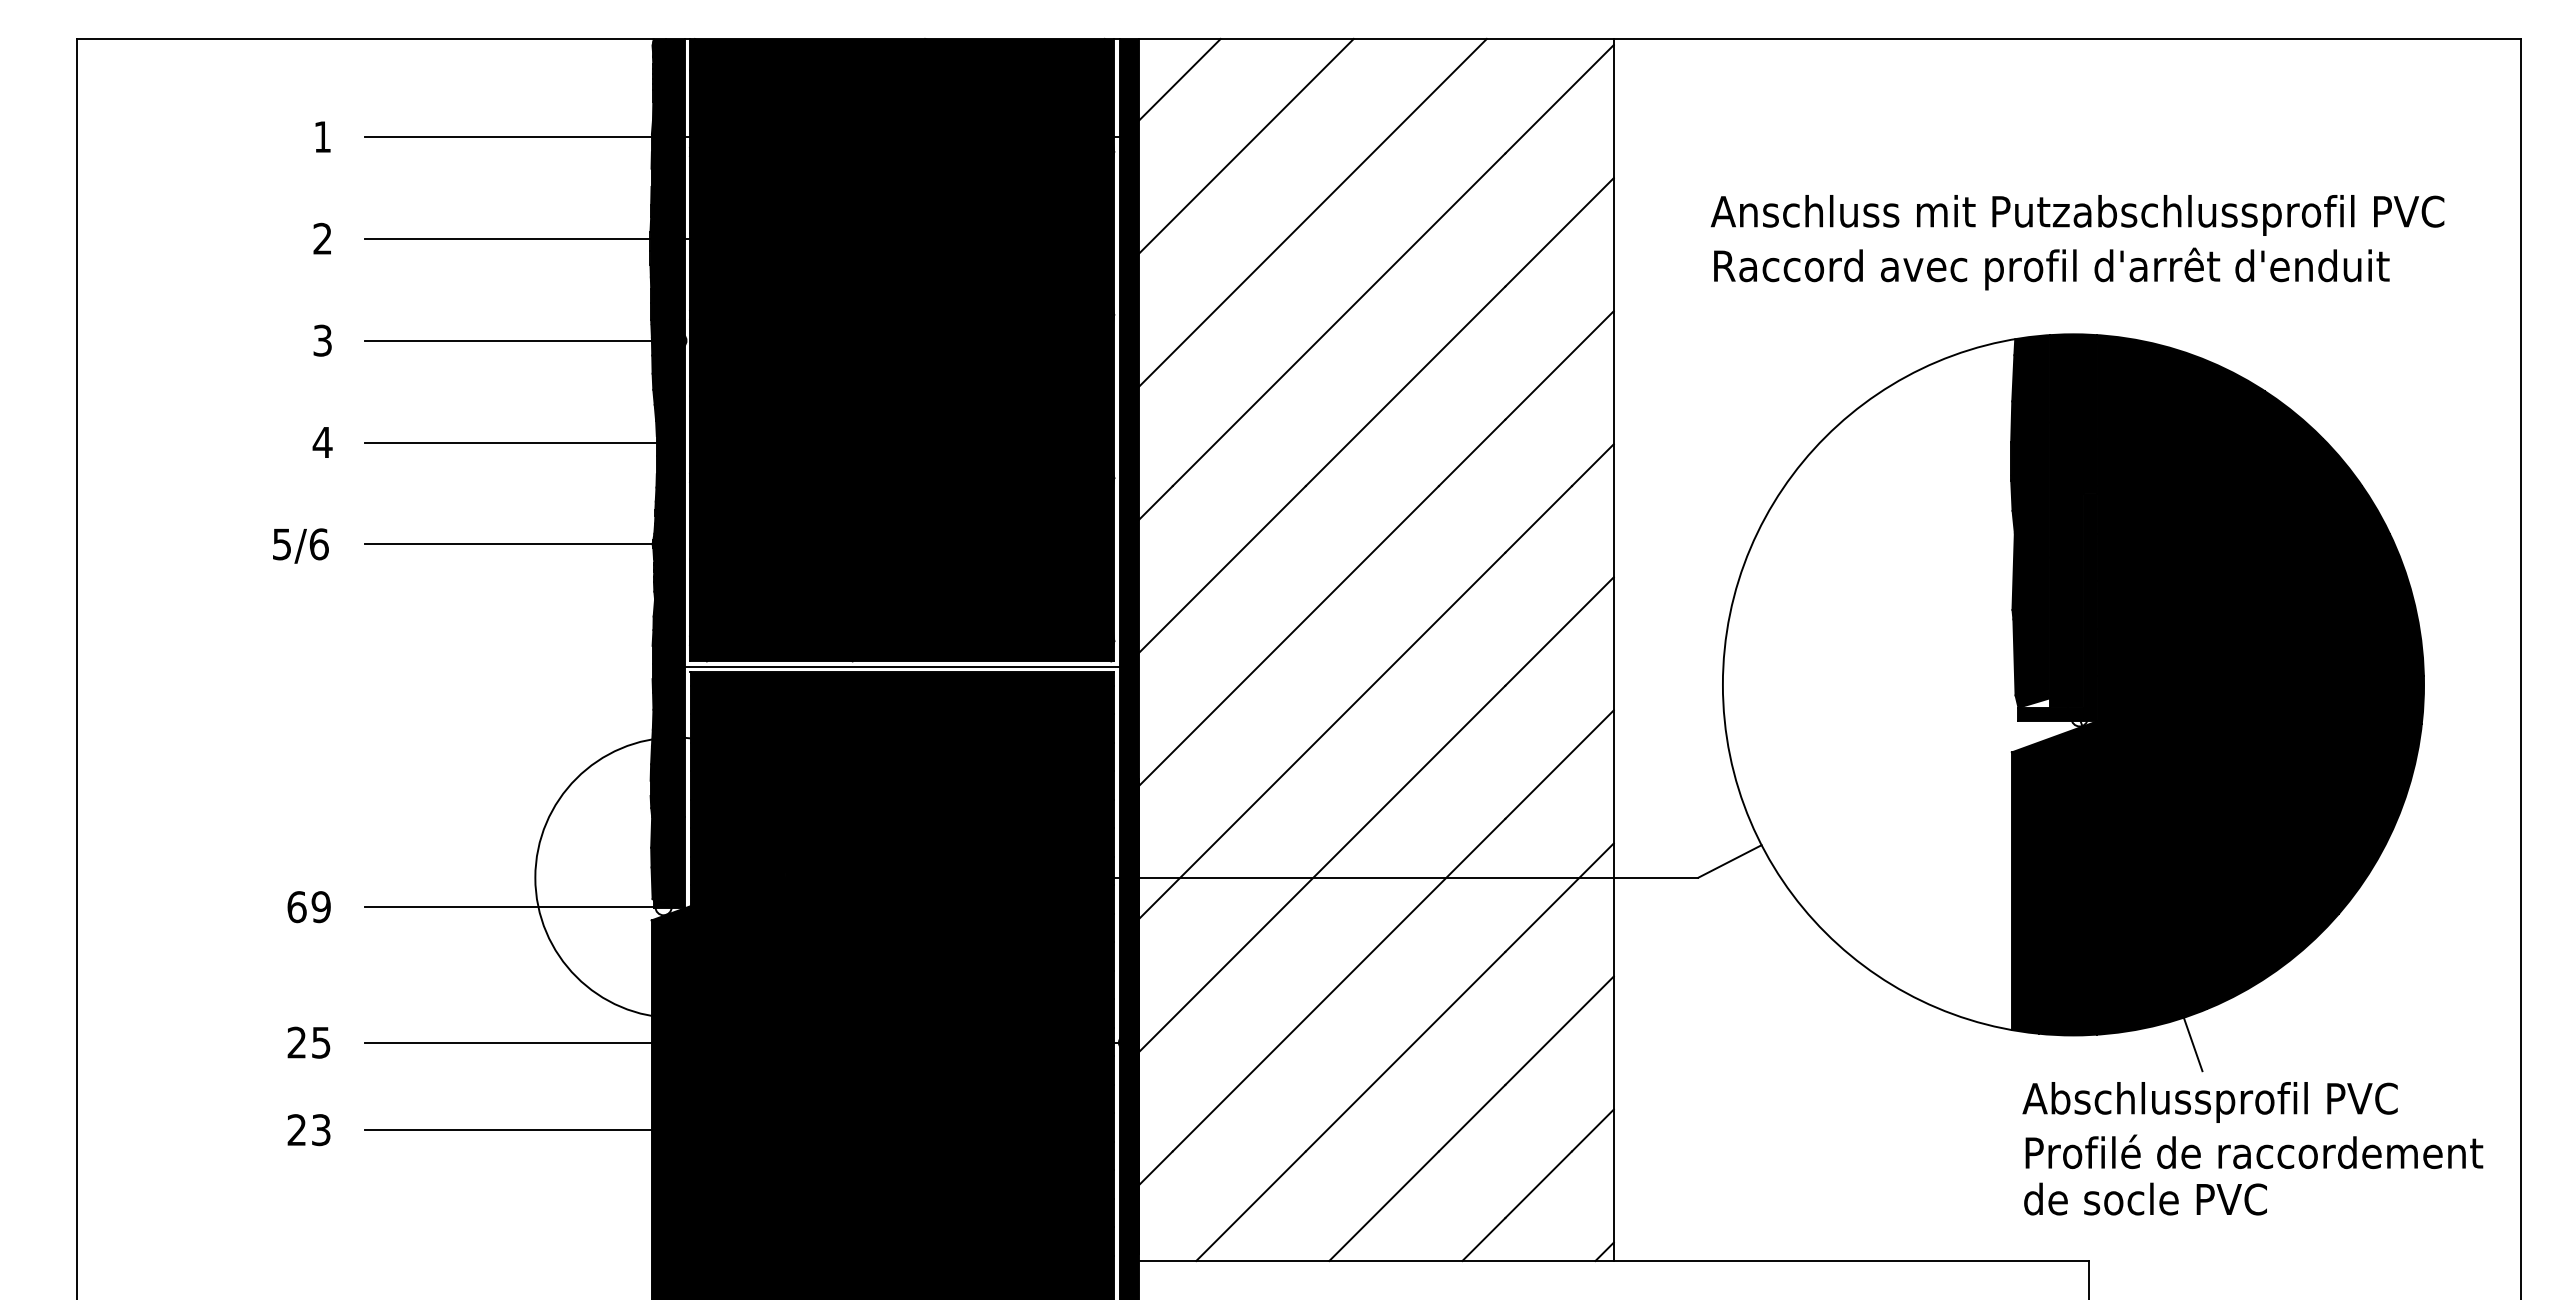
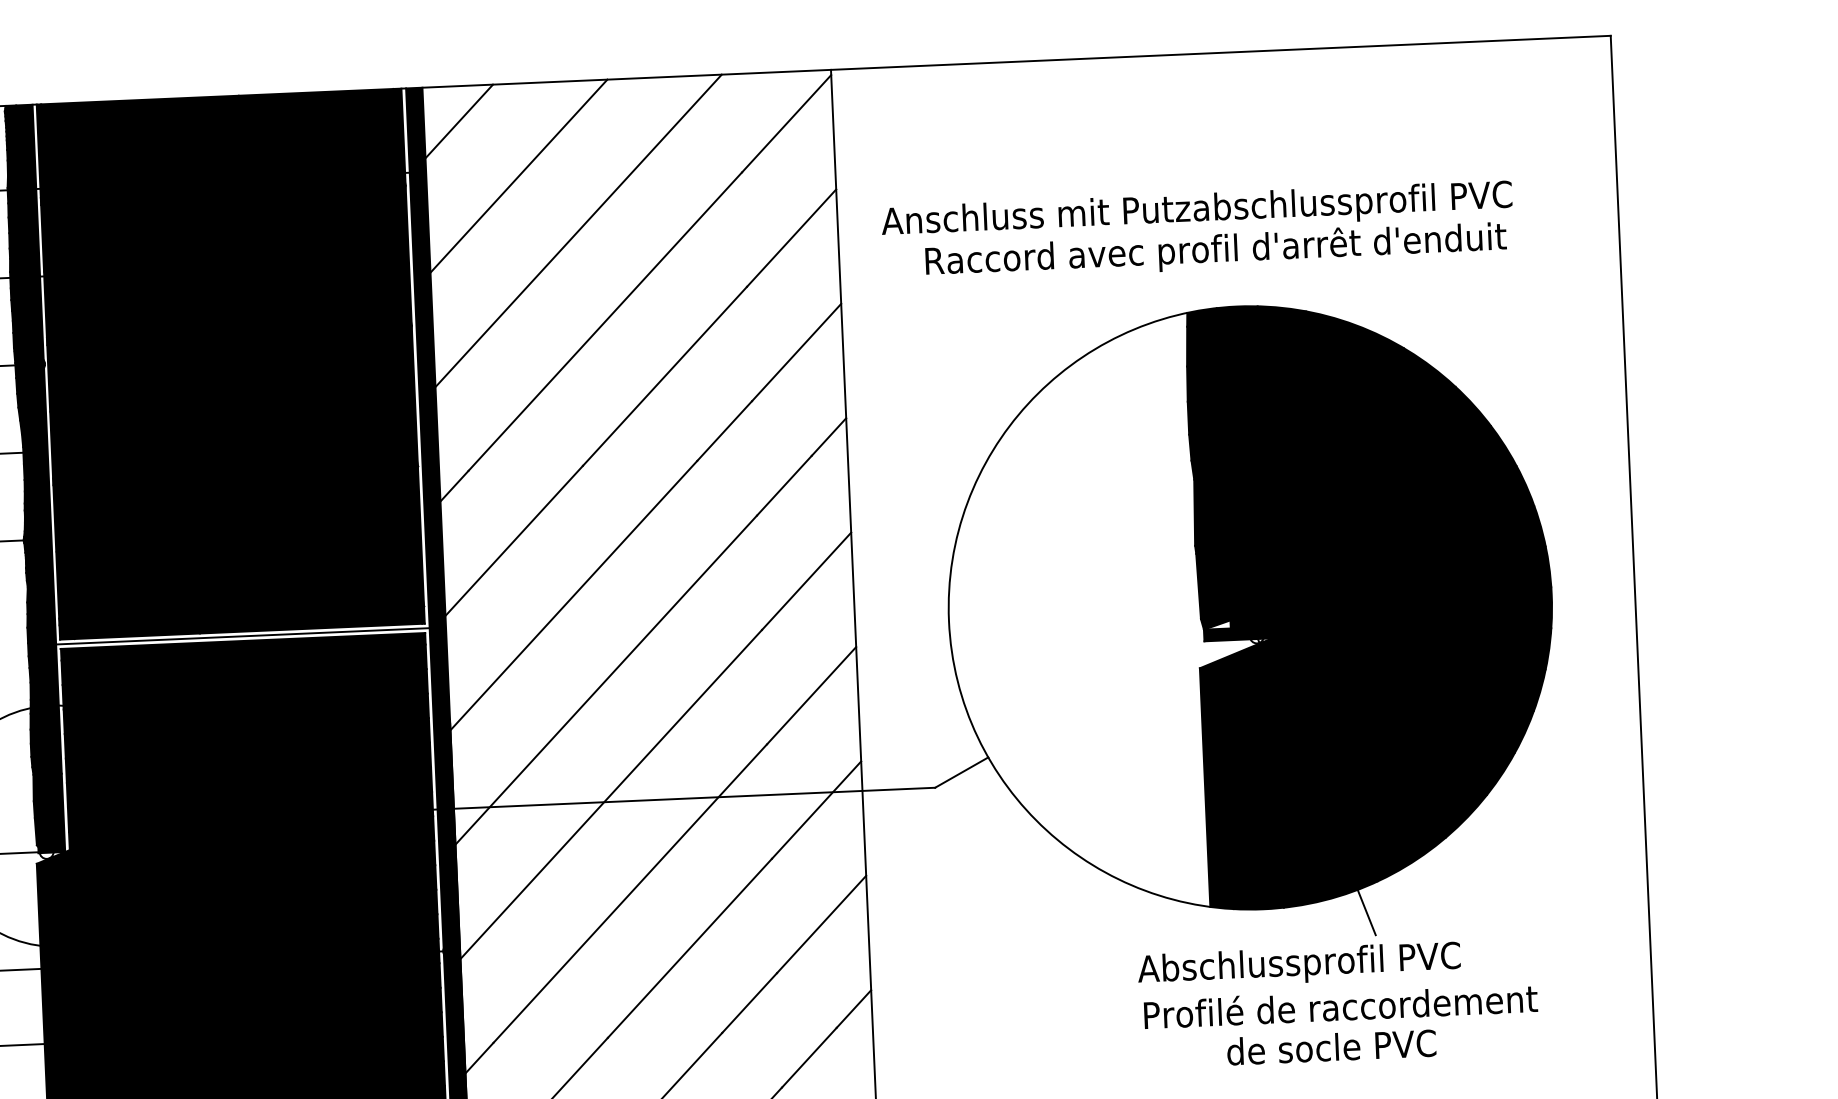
text: (2077, 215) -> (1196, 211), moved
text: (2209, 1102) -> (1298, 965), moved
text: (2254, 1151) -> (1340, 1005), moved

